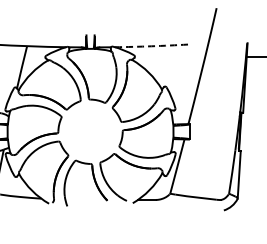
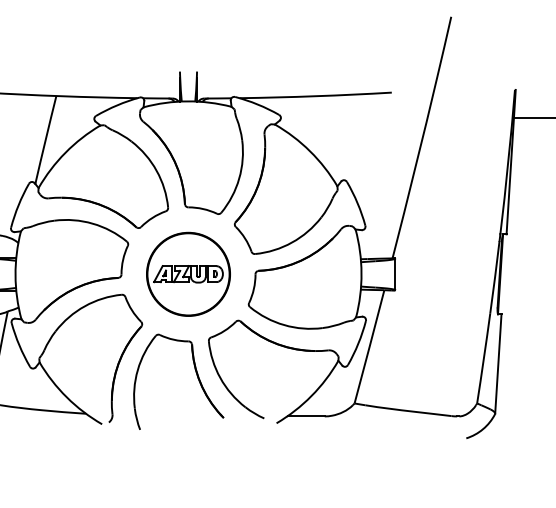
arc: (151, 46) -> (315, 96), dashed -> solid
part: (90, 131) -> (188, 273), added

